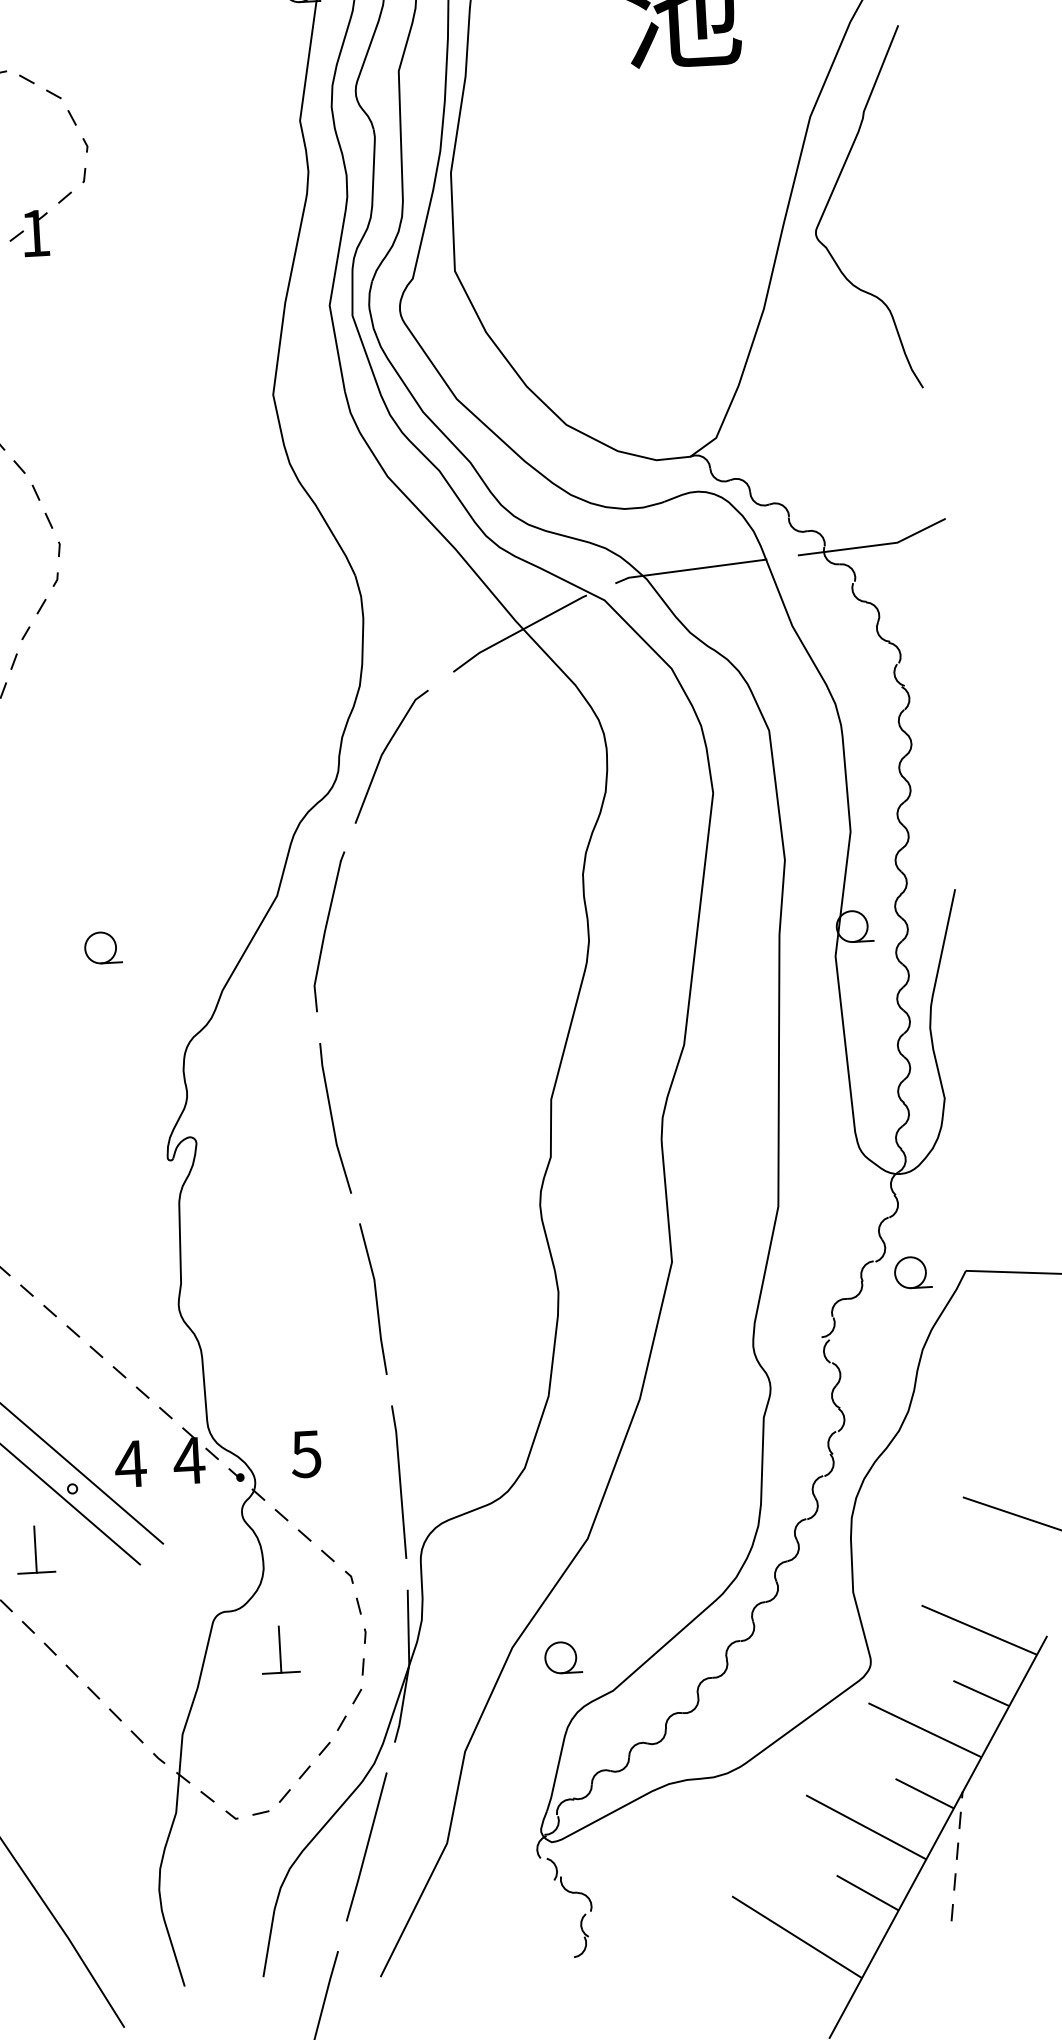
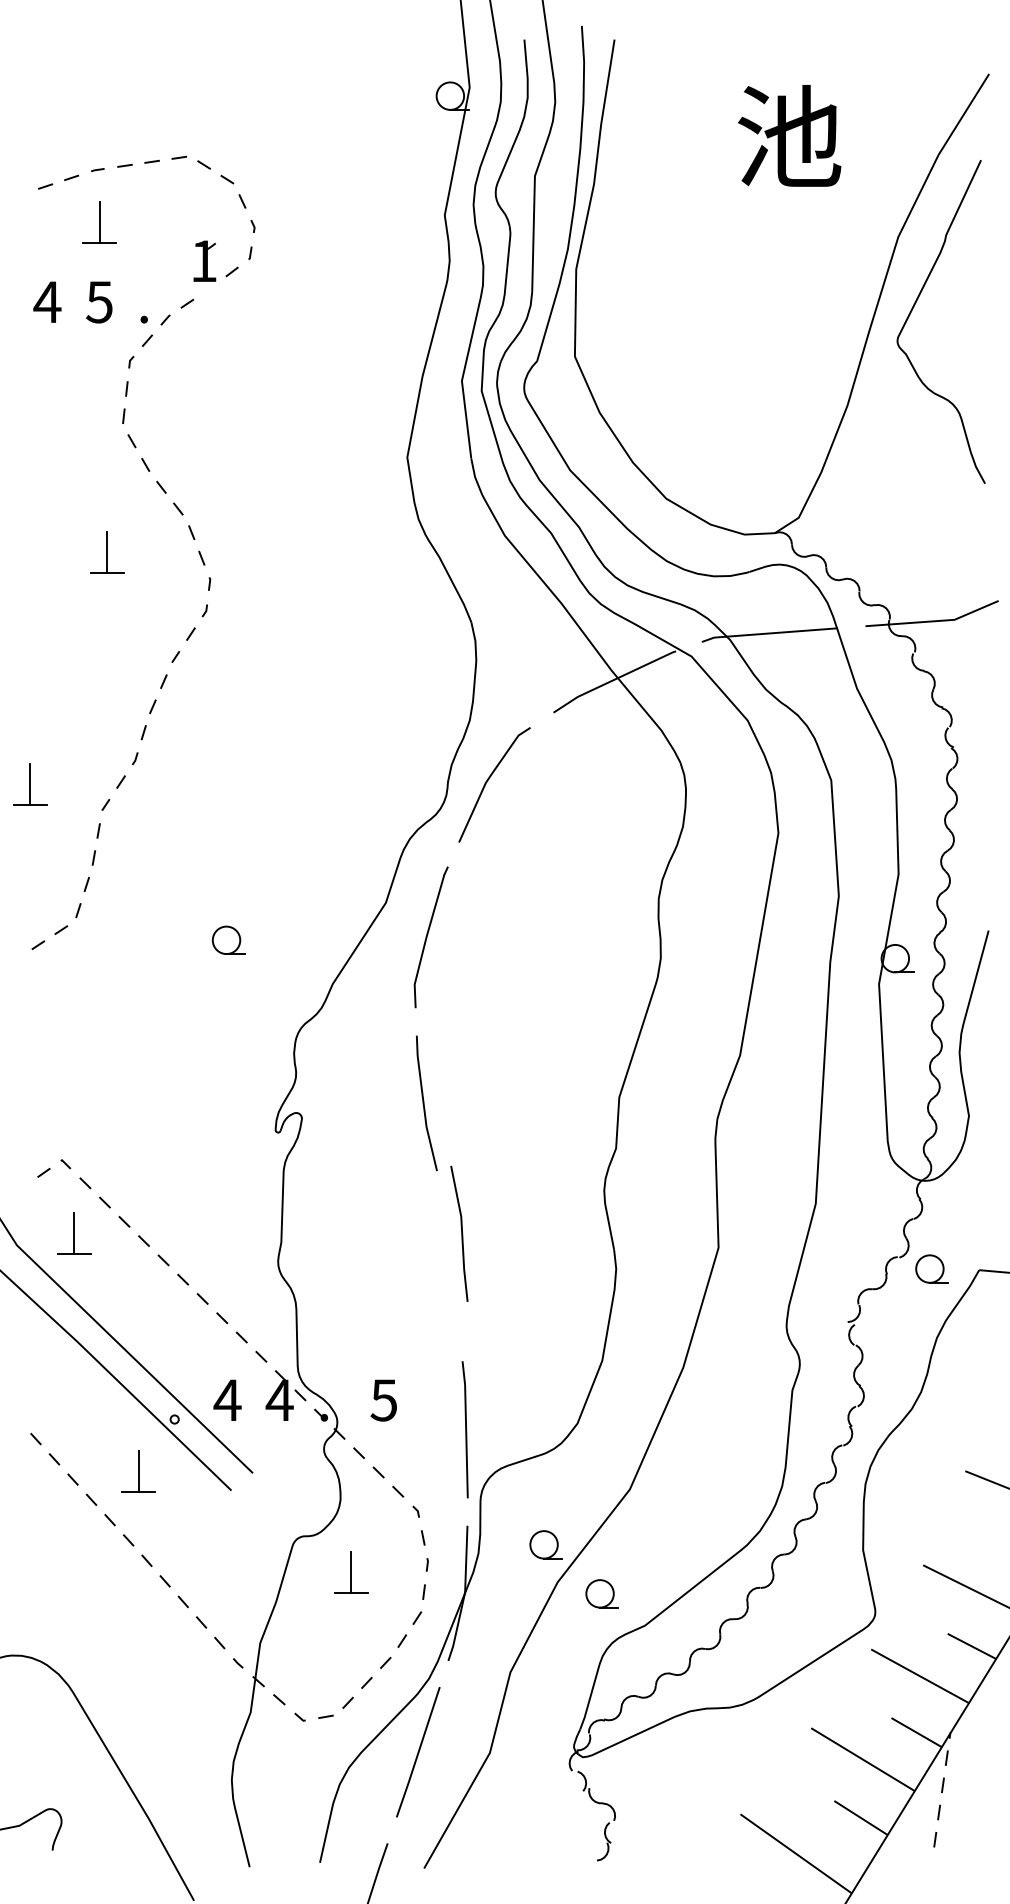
part: (35, 232) -> (204, 260), moved
line: (375, 1298) -> (461, 1233), moved
part: (496, 1605) -> (545, 1544), added

